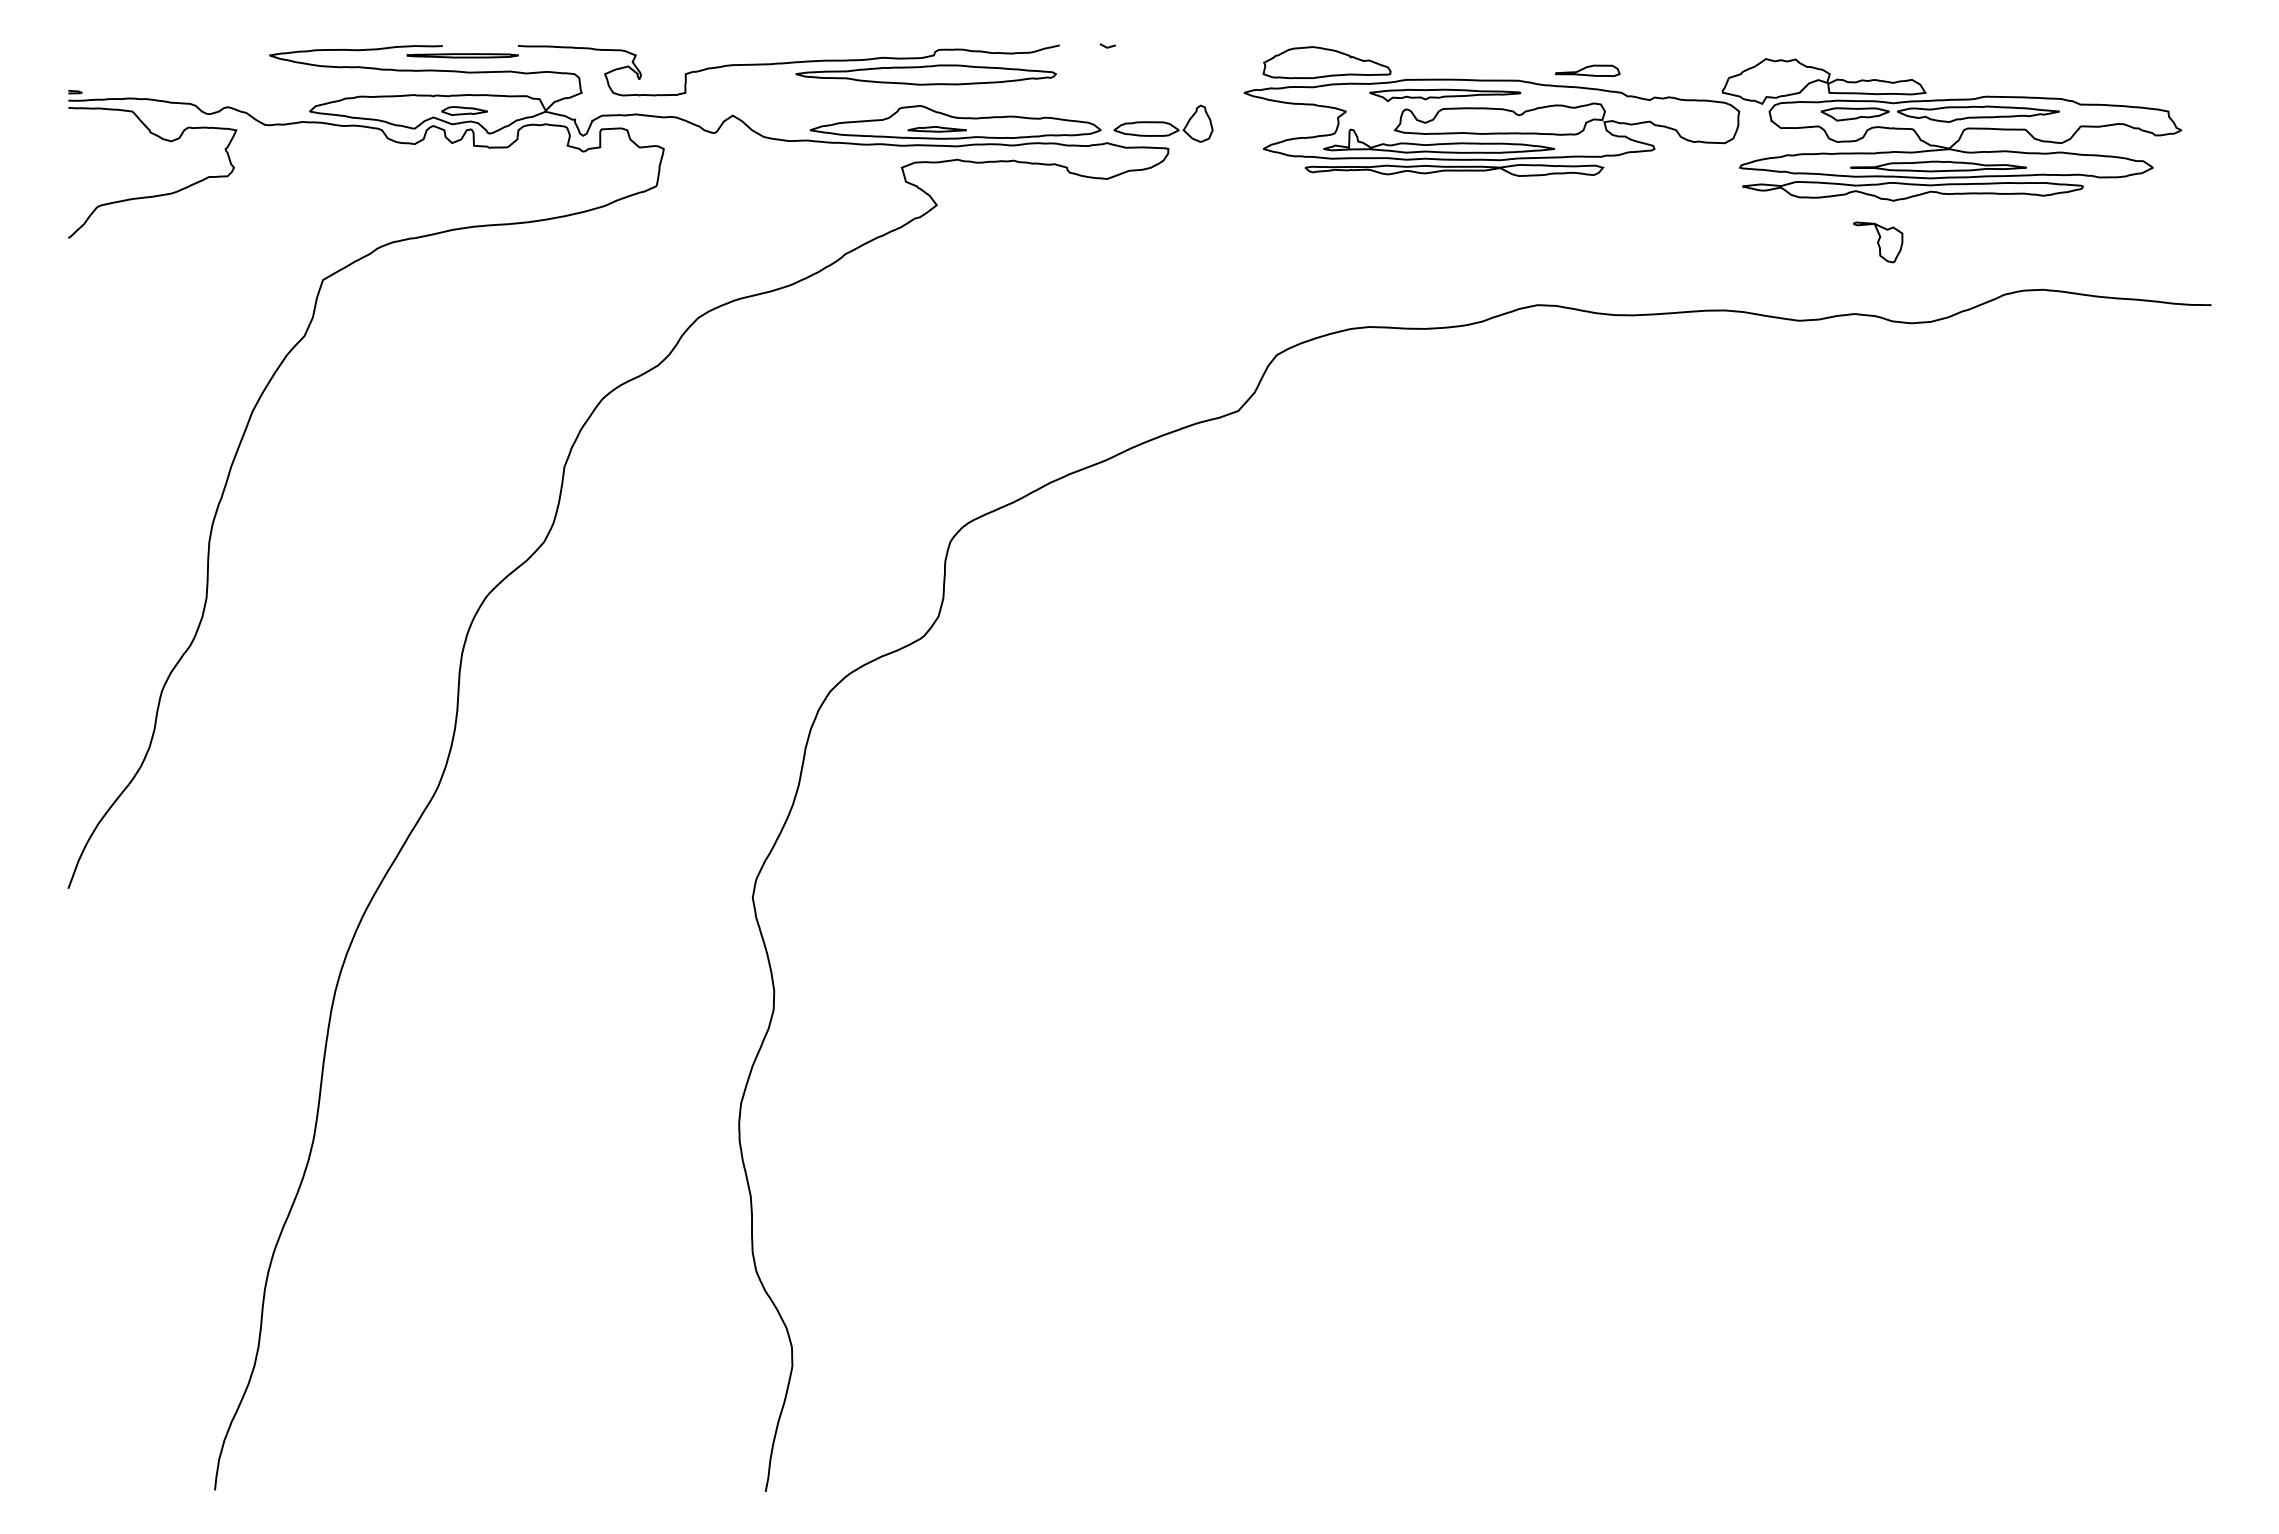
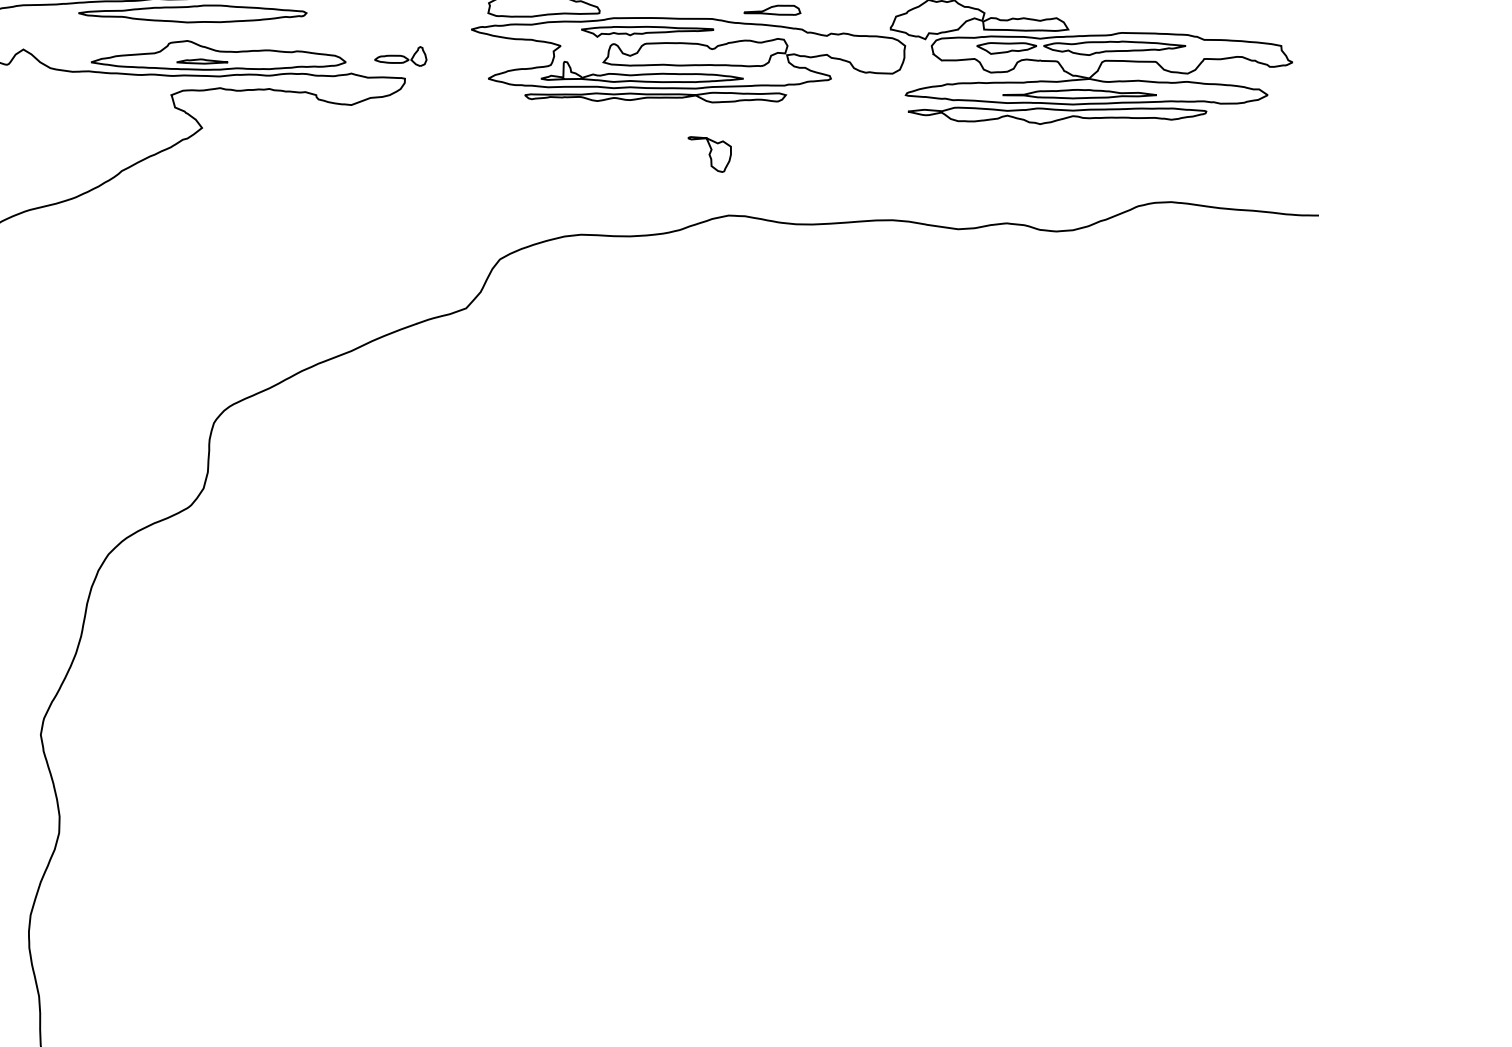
part: (1163, 123) -> (400, 56), size x0.6
part: (1878, 242) -> (710, 154), moved

